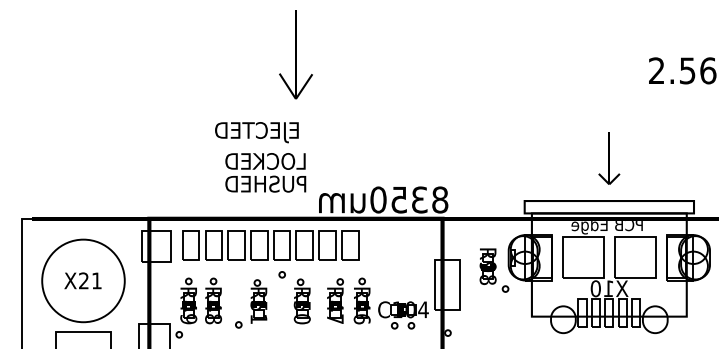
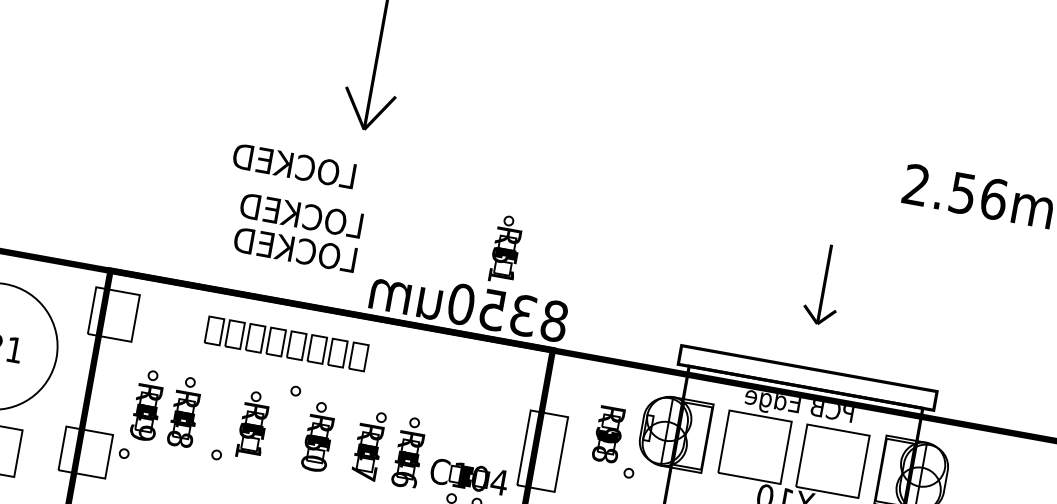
text: (270, 132) -> (316, 173), EJECTED -> LOCKED
part: (609, 158) -> (824, 284), moved
part: (400, 159) -> (505, 249), added
text: (279, 183) -> (316, 252), PUSHED -> LOCKED
part: (270, 245) -> (286, 343), size x0.6

